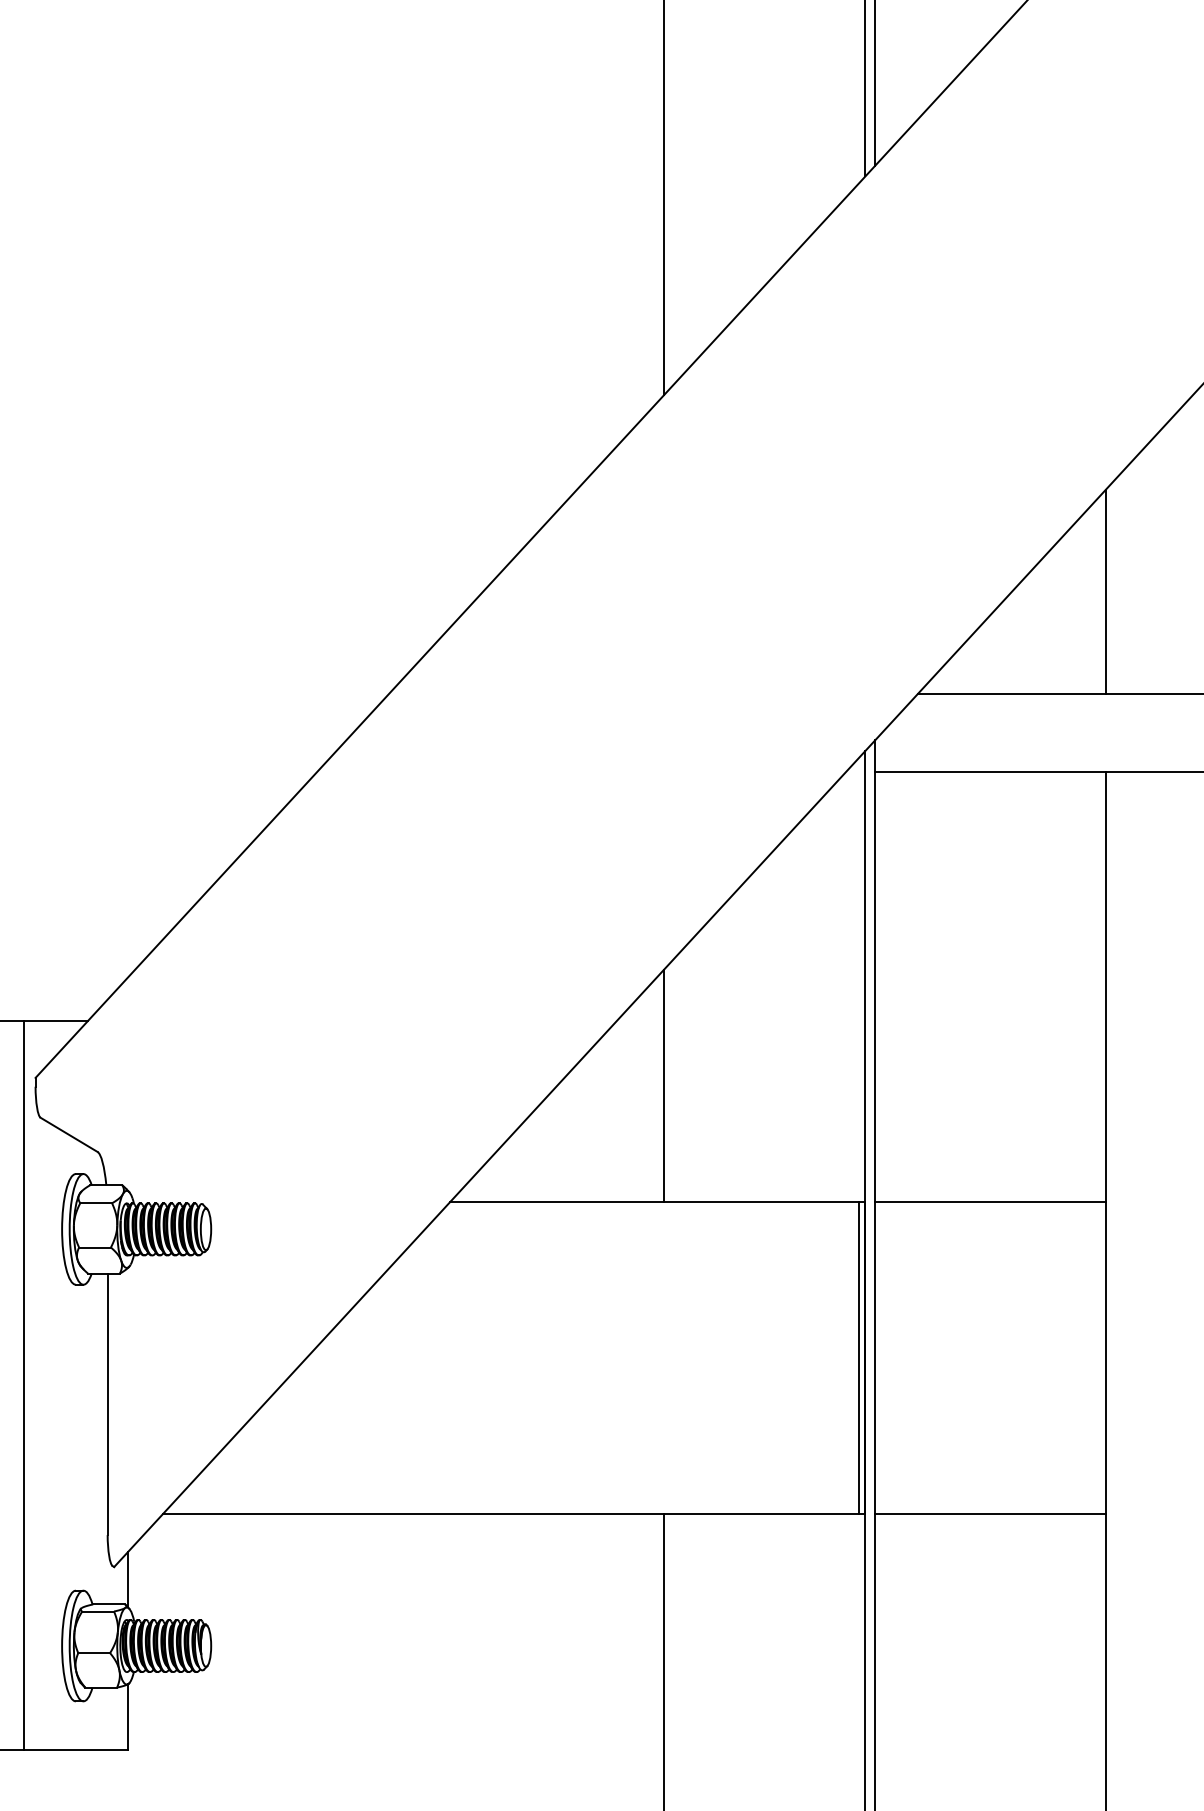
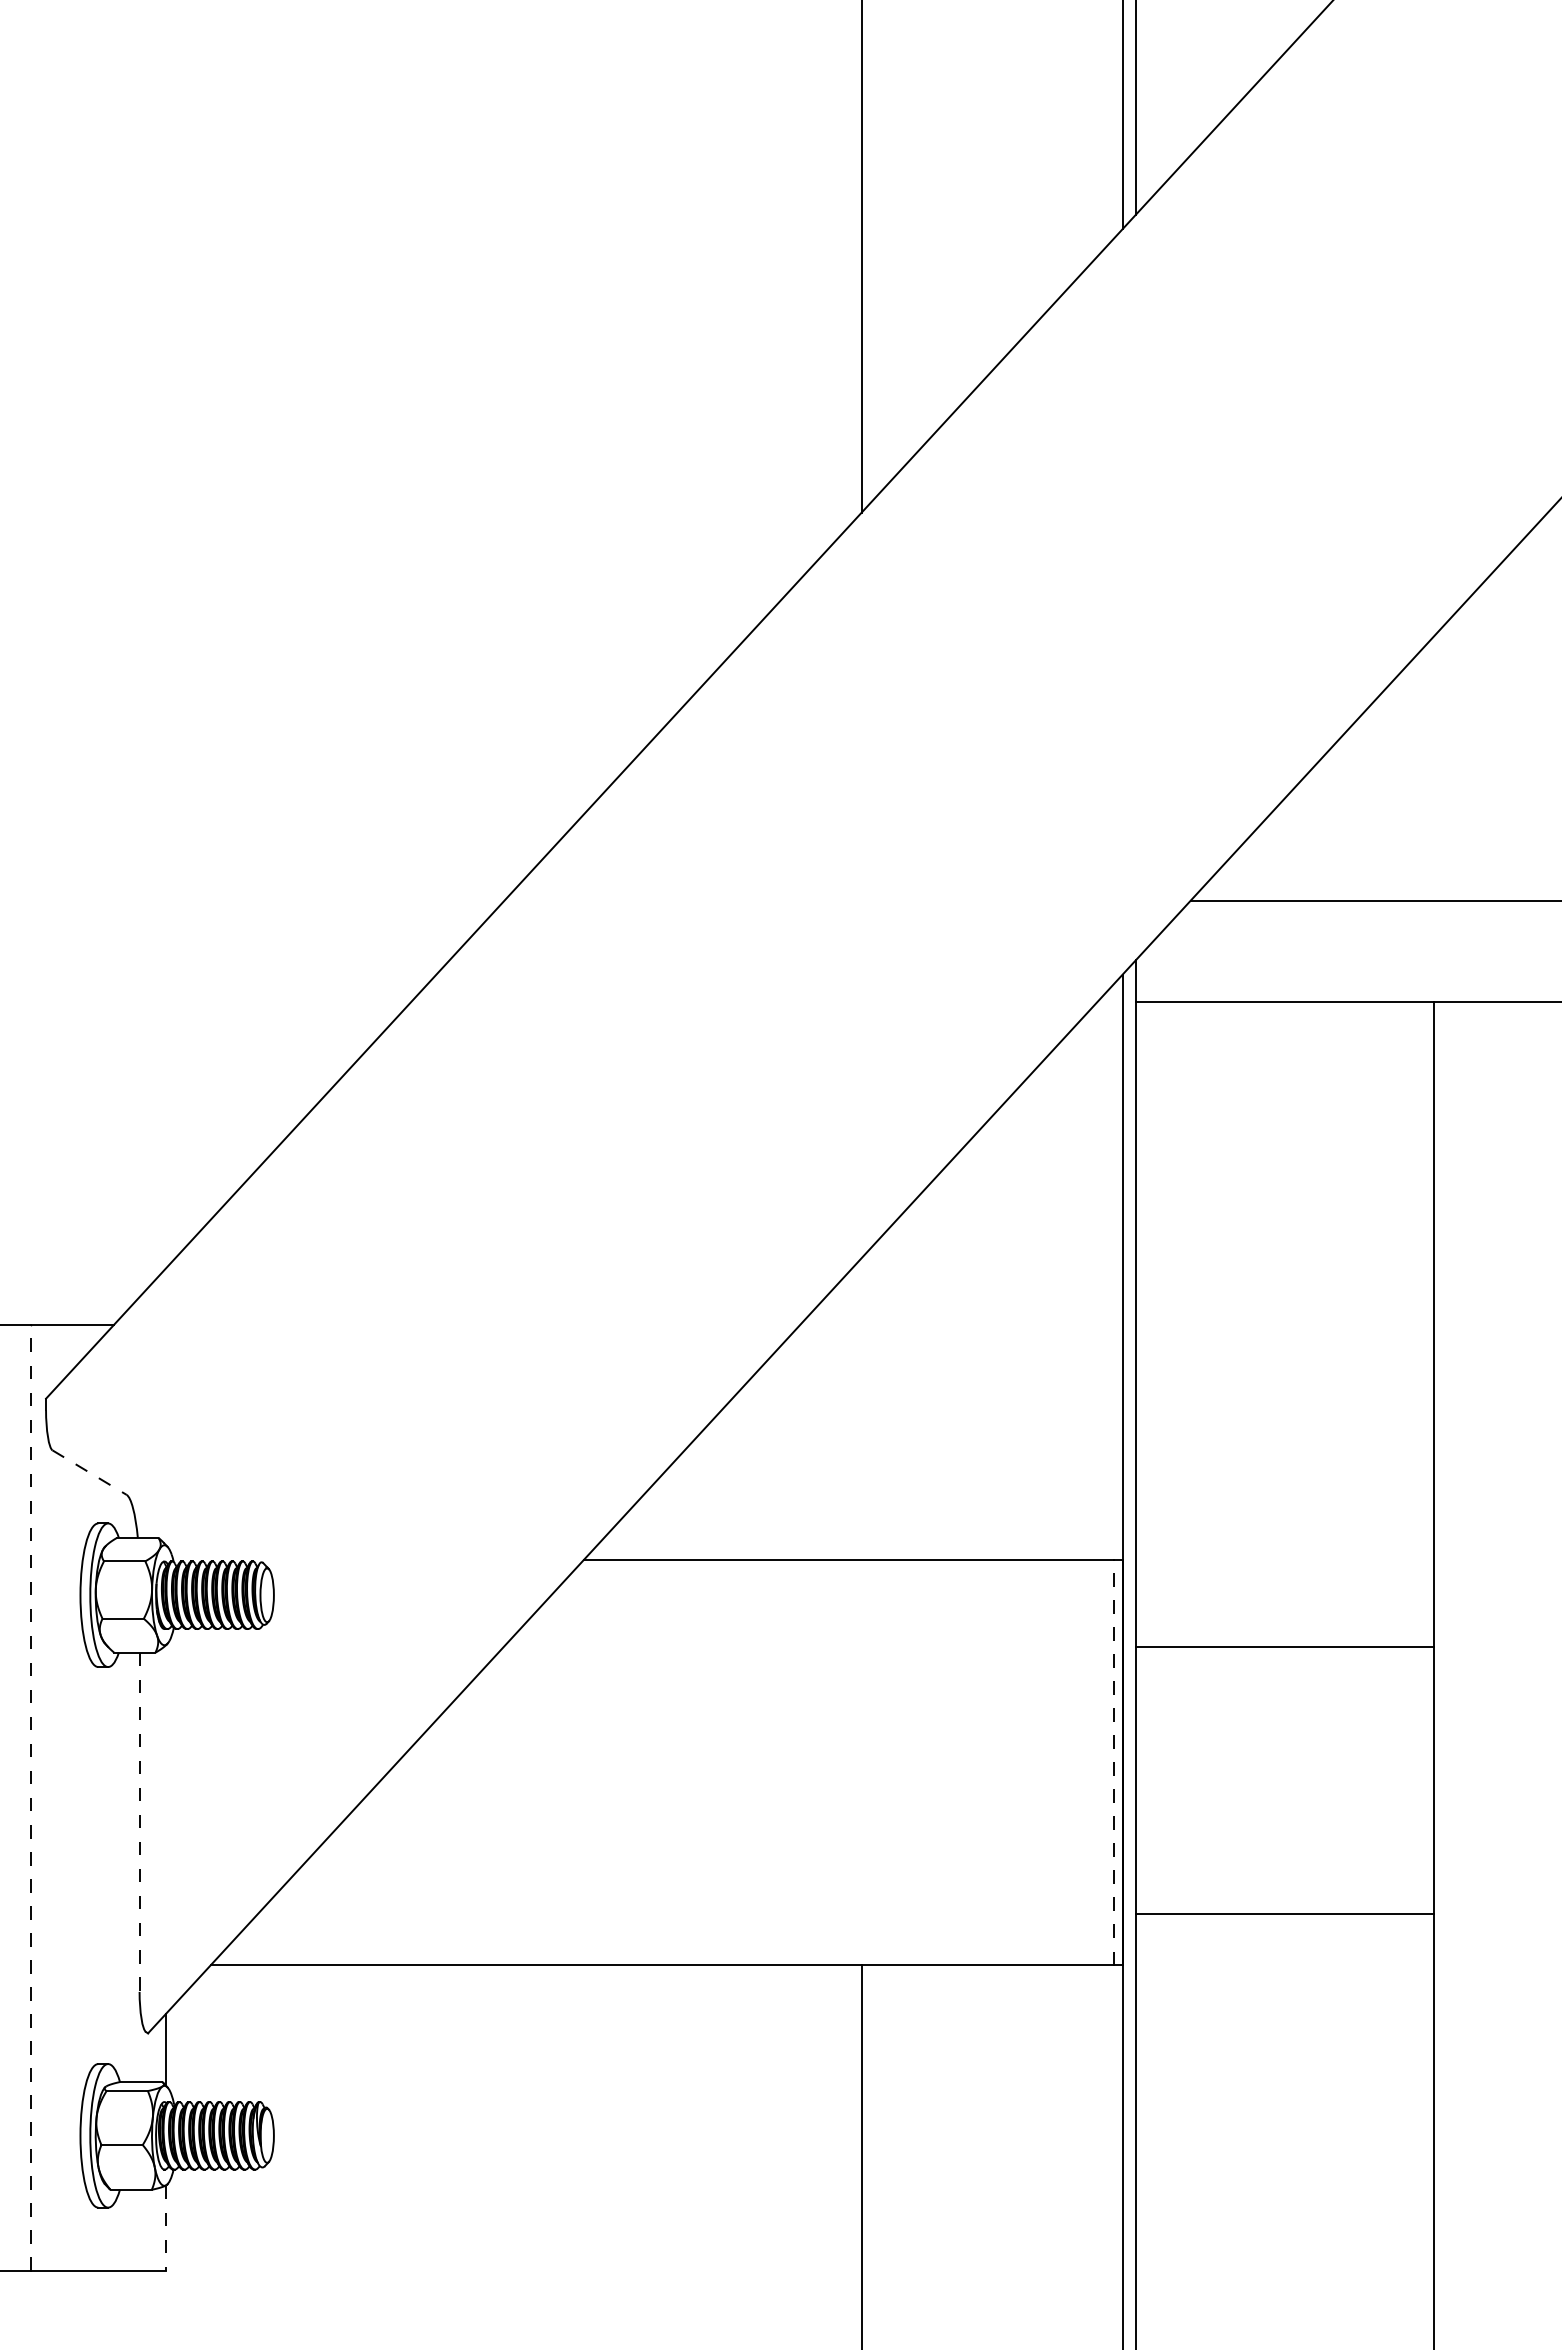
line: (1105, 591) -> (1434, 767), removed
line: (664, 1085) -> (861, 1408), removed
line: (69, 1134) -> (90, 1472), solid -> dashed
line: (990, 1201) -> (1284, 1646), moved
line: (858, 1358) -> (1113, 1762), solid -> dashed
line: (24, 1385) -> (31, 1797), solid -> dashed
line: (107, 1404) -> (139, 1822), solid -> dashed
line: (990, 1514) -> (1284, 1914), moved
line: (127, 1717) -> (165, 2228), solid -> dashed

